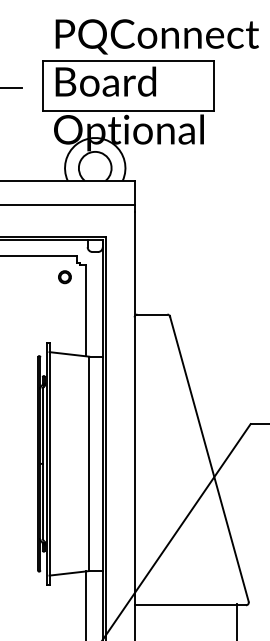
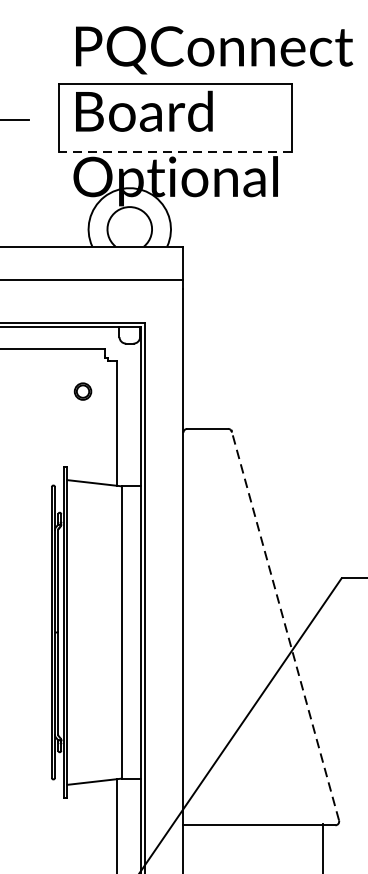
line: (128, 111) -> (175, 152), solid -> dashed
circle: (64, 277) -> (82, 392), moved
line: (209, 459) -> (285, 626), solid -> dashed

